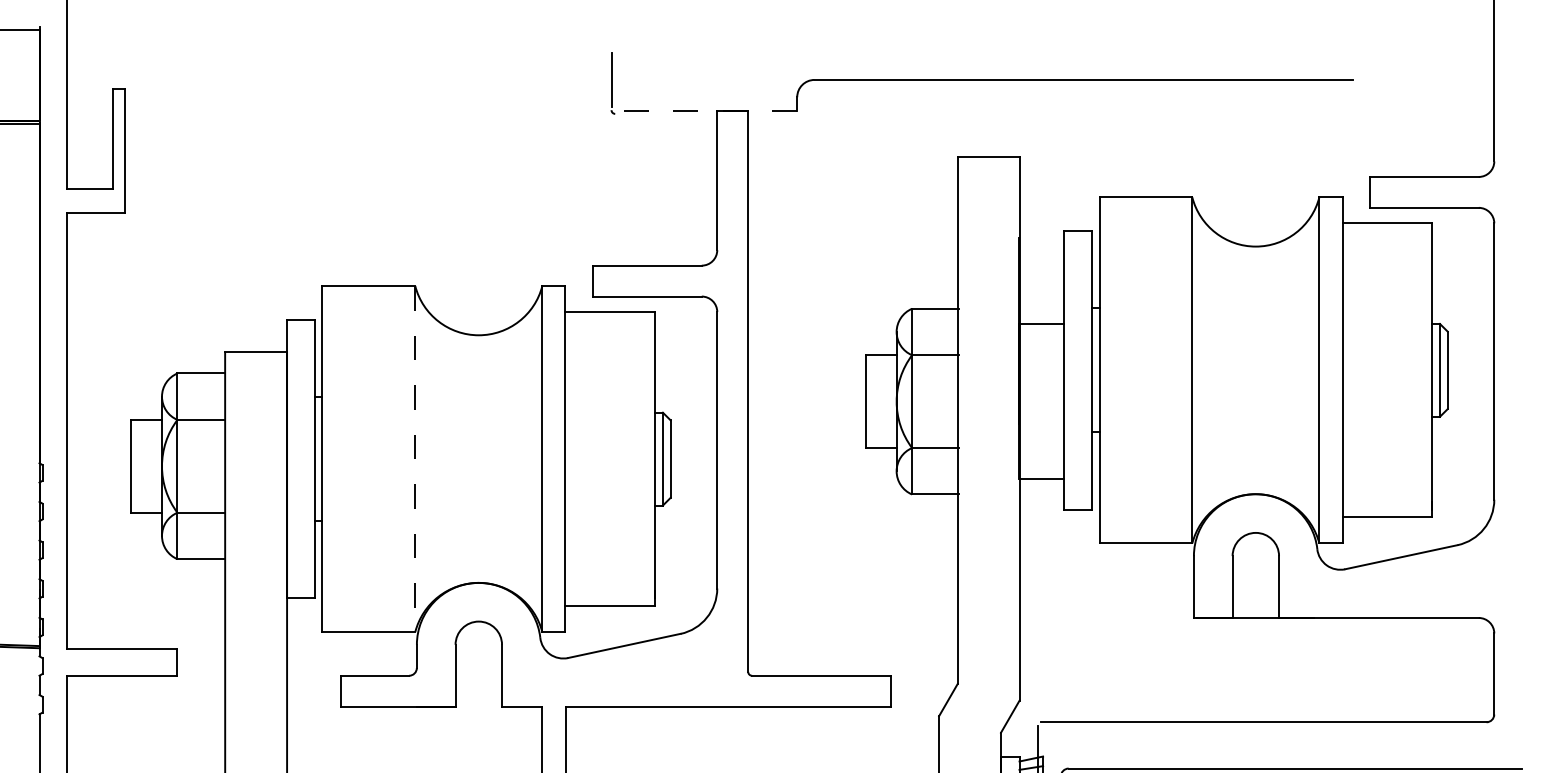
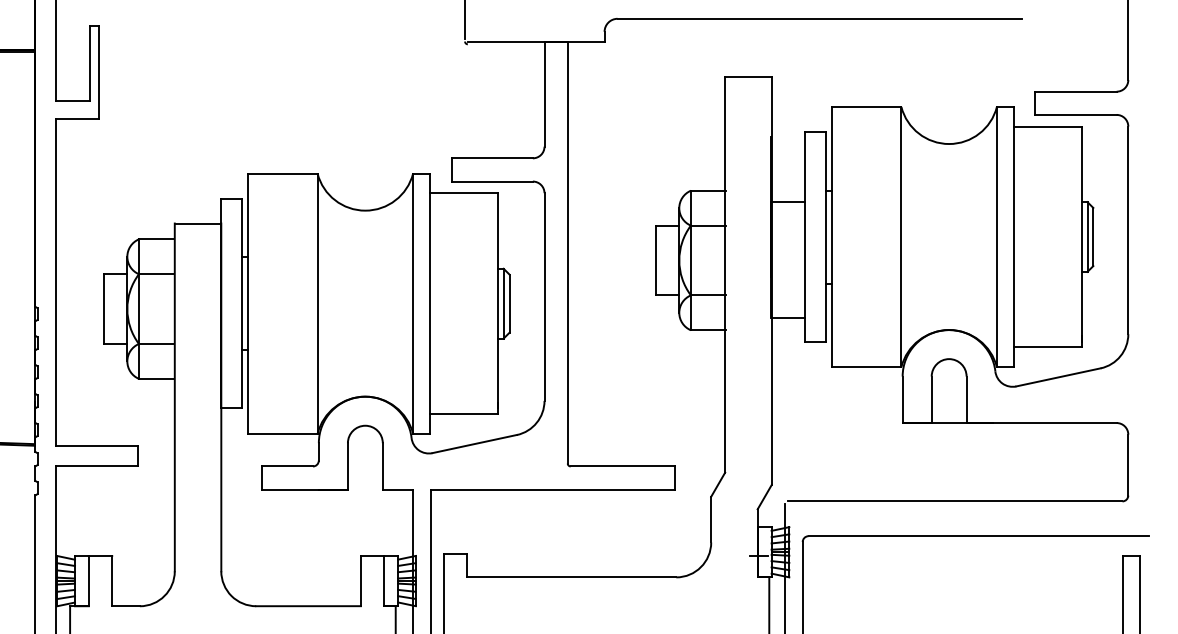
line: (705, 111) -> (535, 42), dashed -> solid
line: (415, 460) -> (317, 304), dashed -> solid

